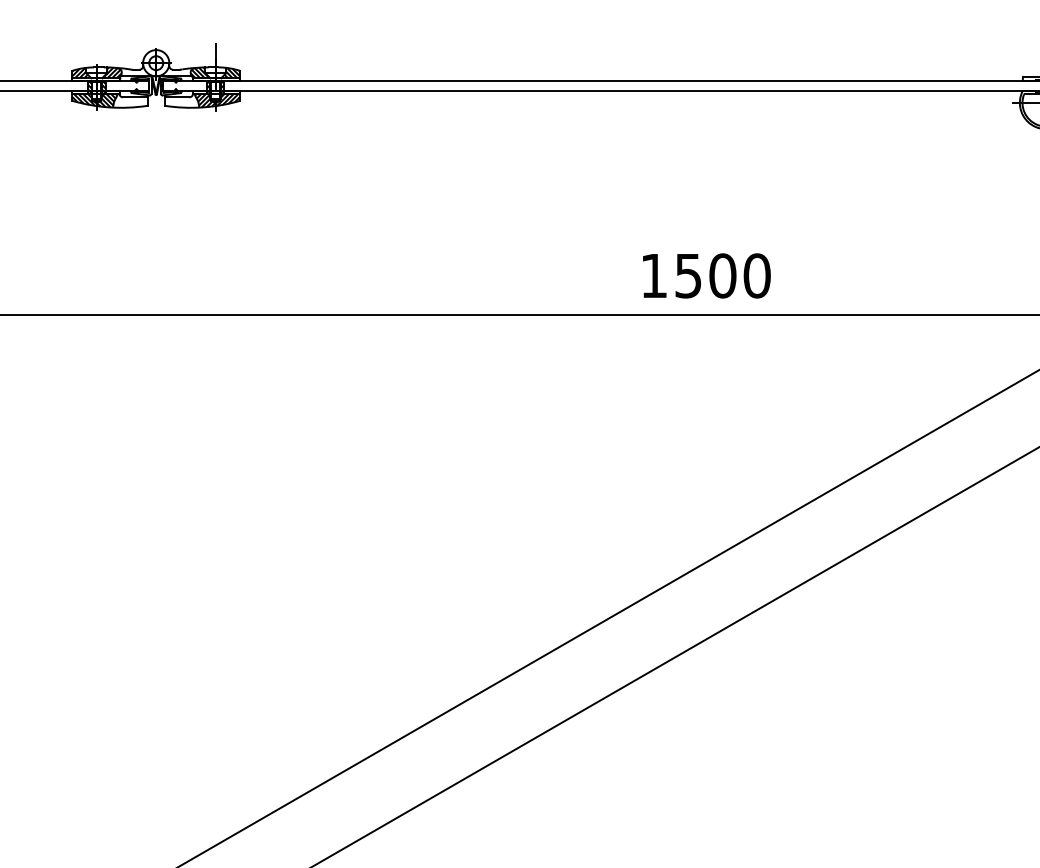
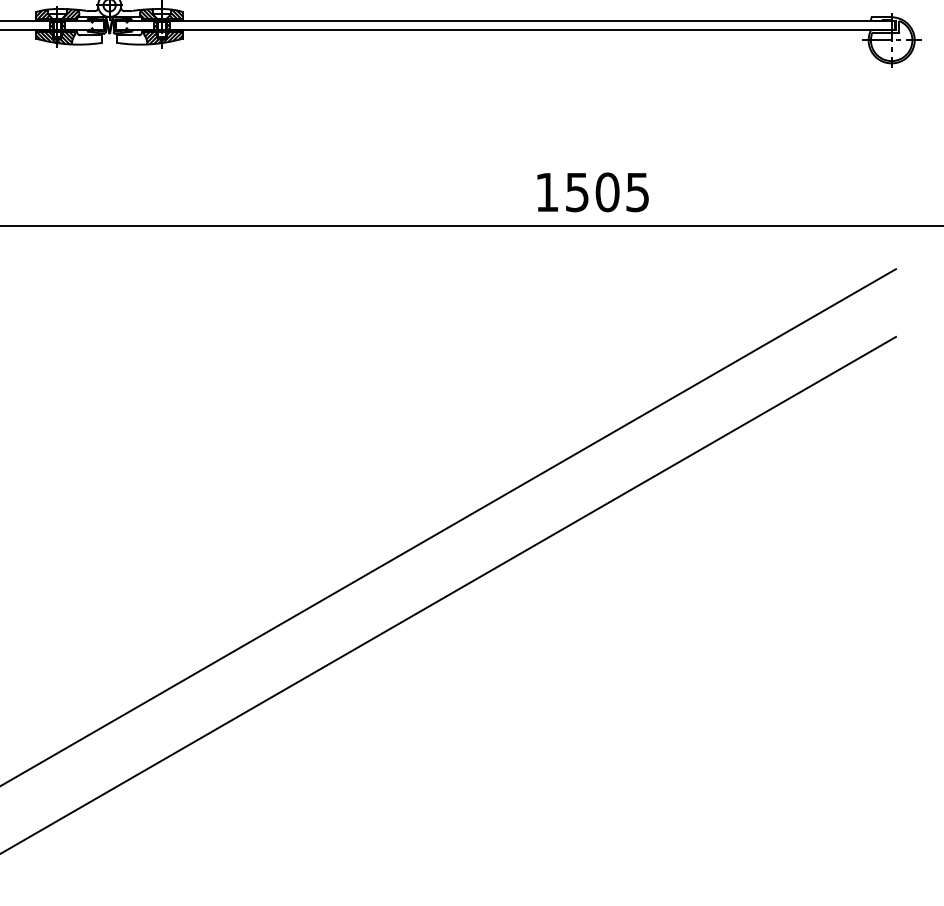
text: (756, 276) -> (637, 192), 1500 -> 1505

